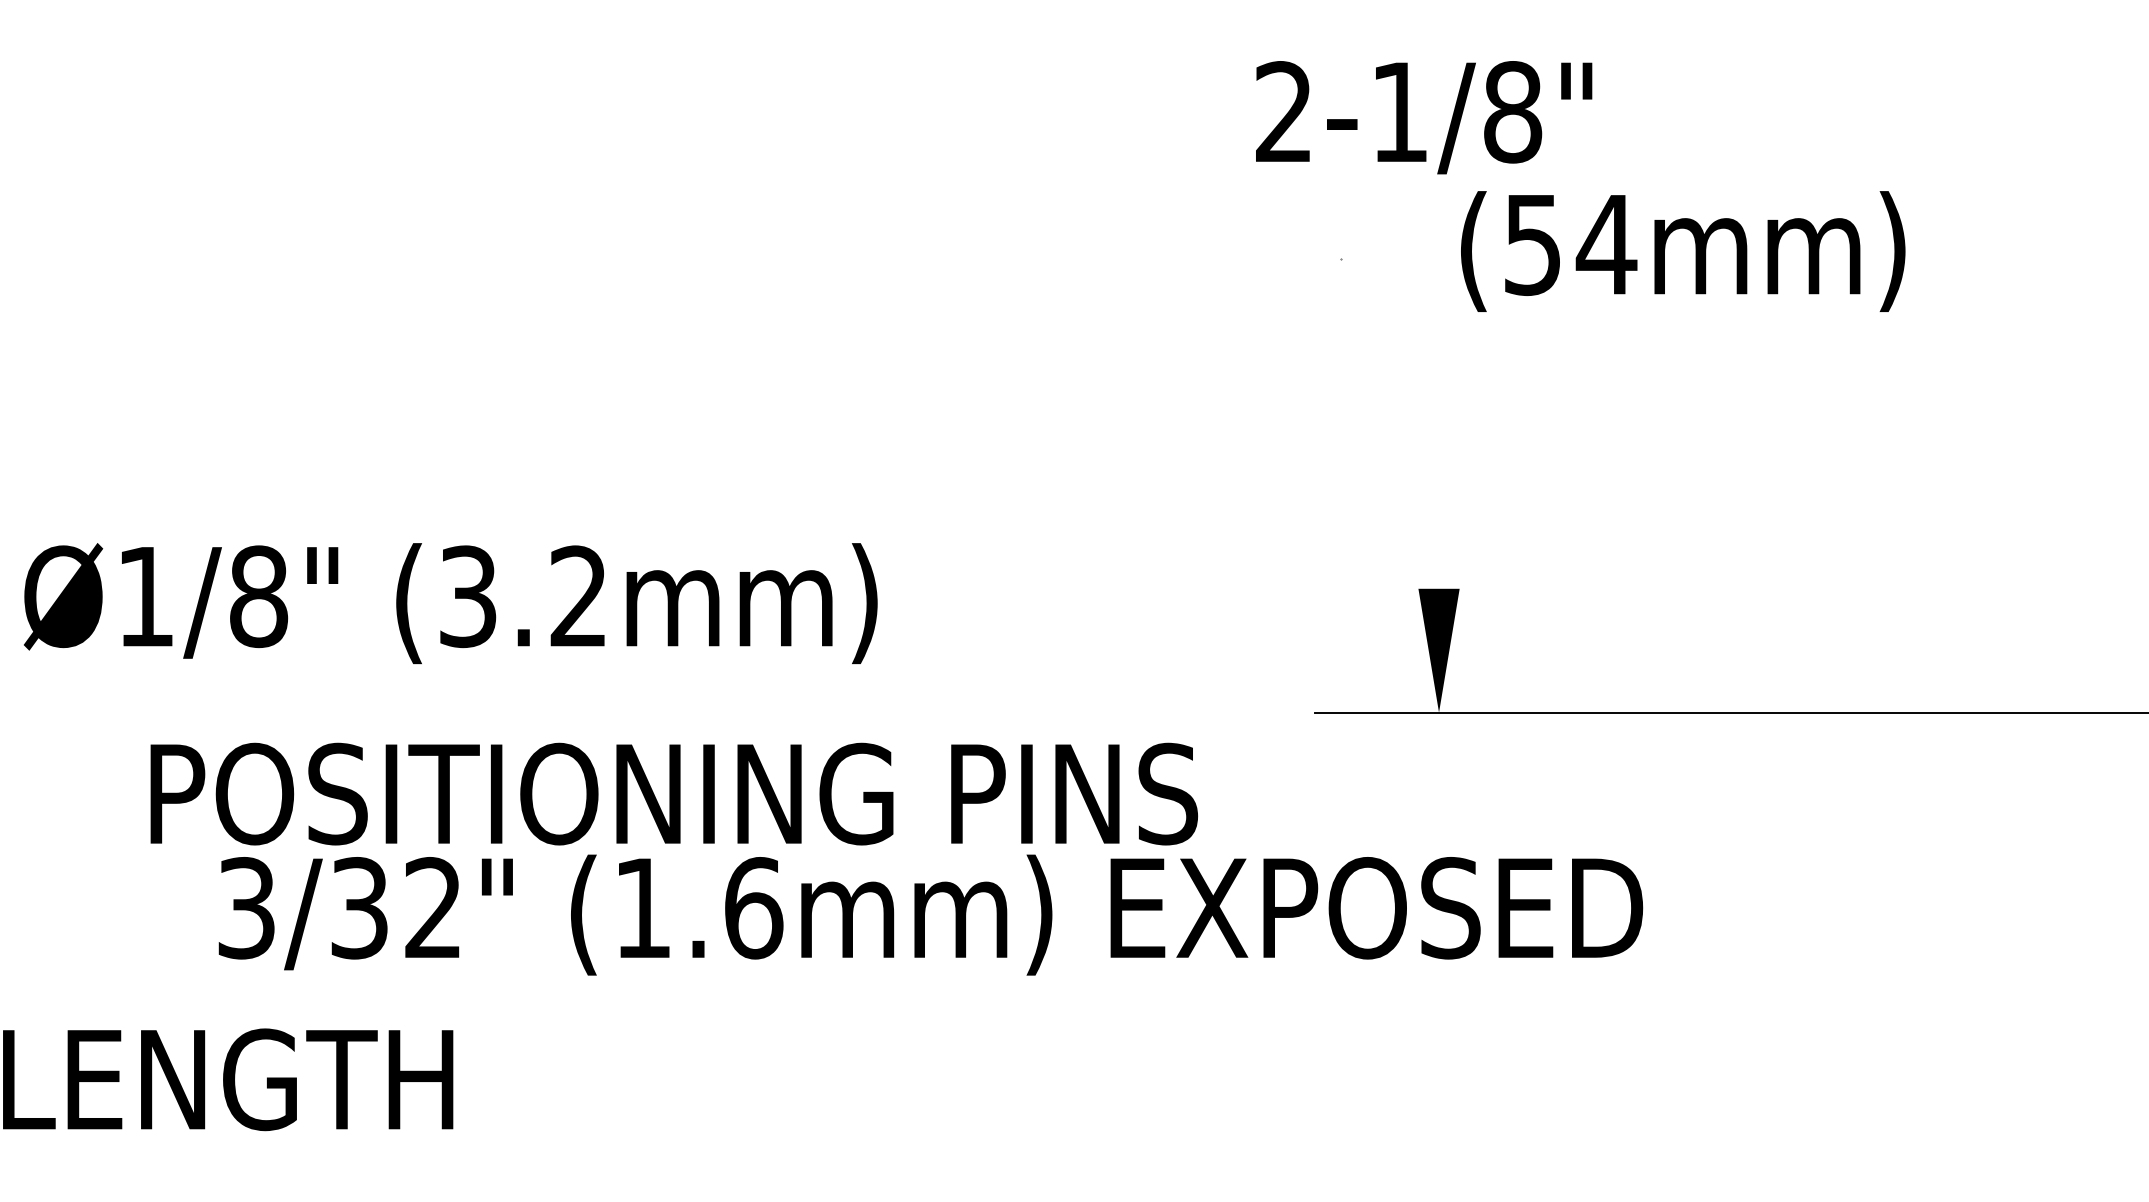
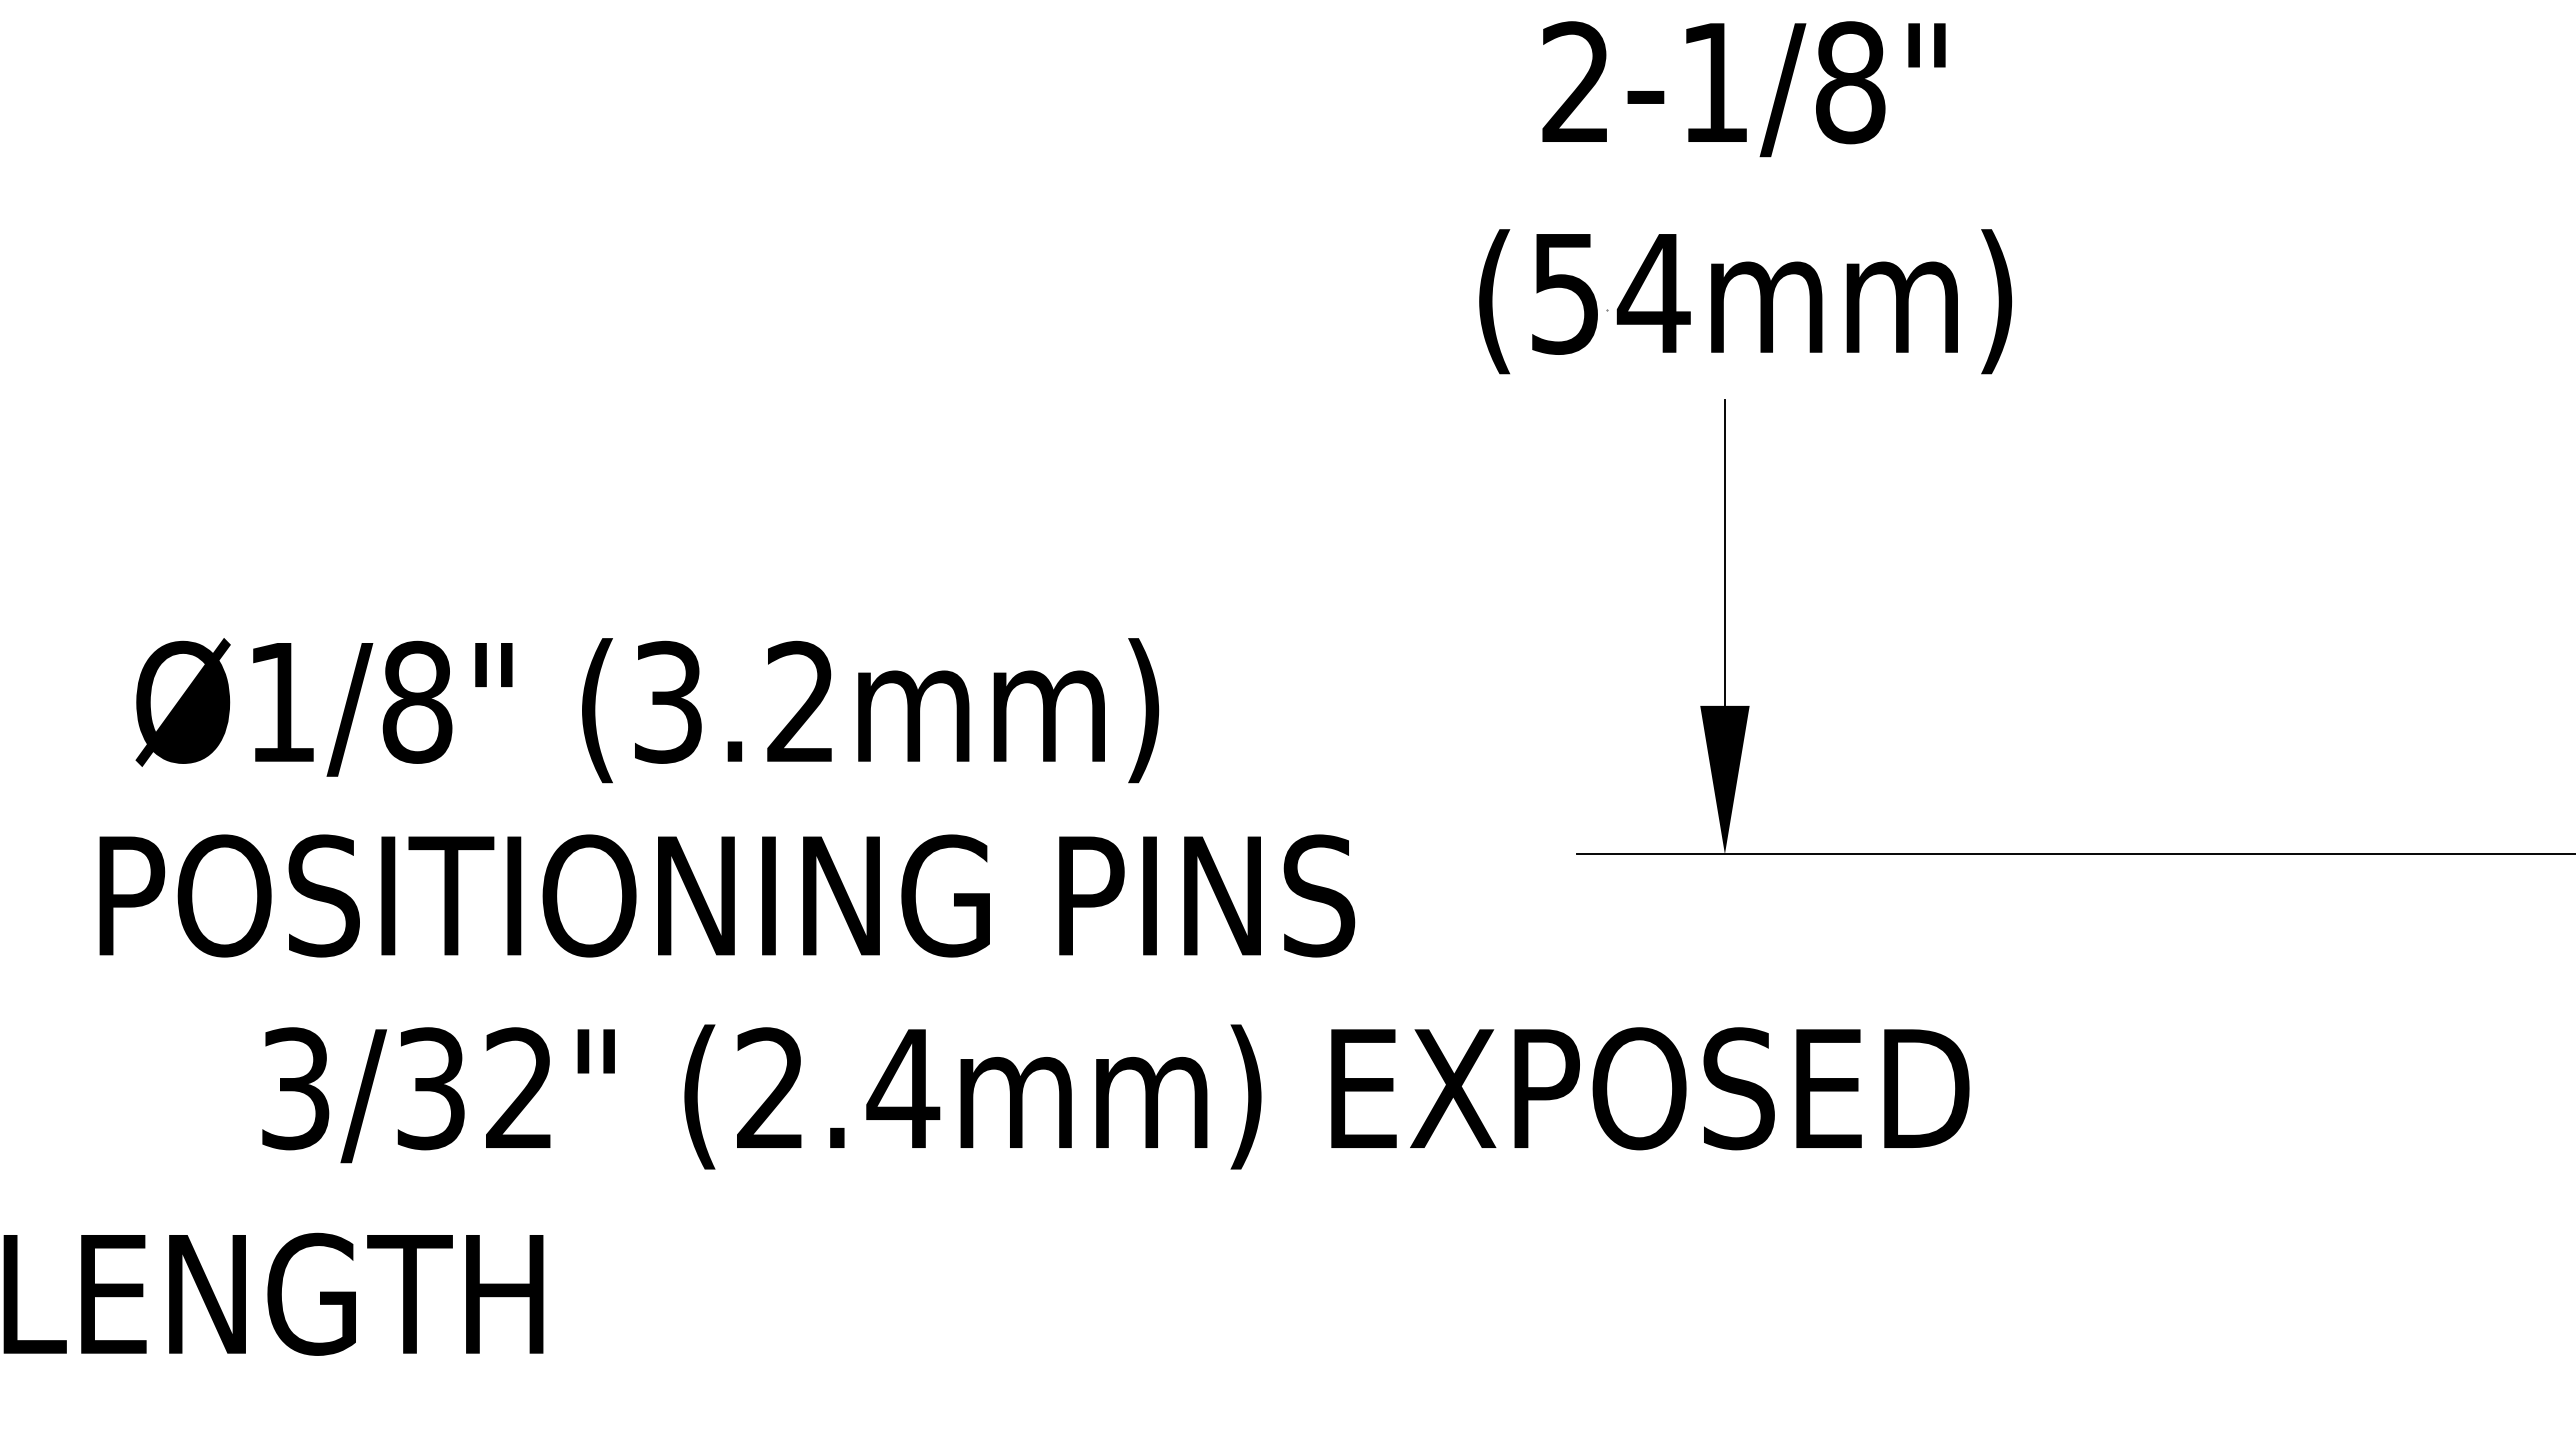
text: (1423, 117) -> (1743, 89), moved
text: (1683, 251) -> (1745, 301), moved
line: (1438, 460) -> (1724, 552), added
text: (450, 603) -> (647, 710), moved
text: (674, 793) -> (727, 895), moved
text: (699, 908) -> (838, 1088), (1.6mm) -> (2.4mm)

